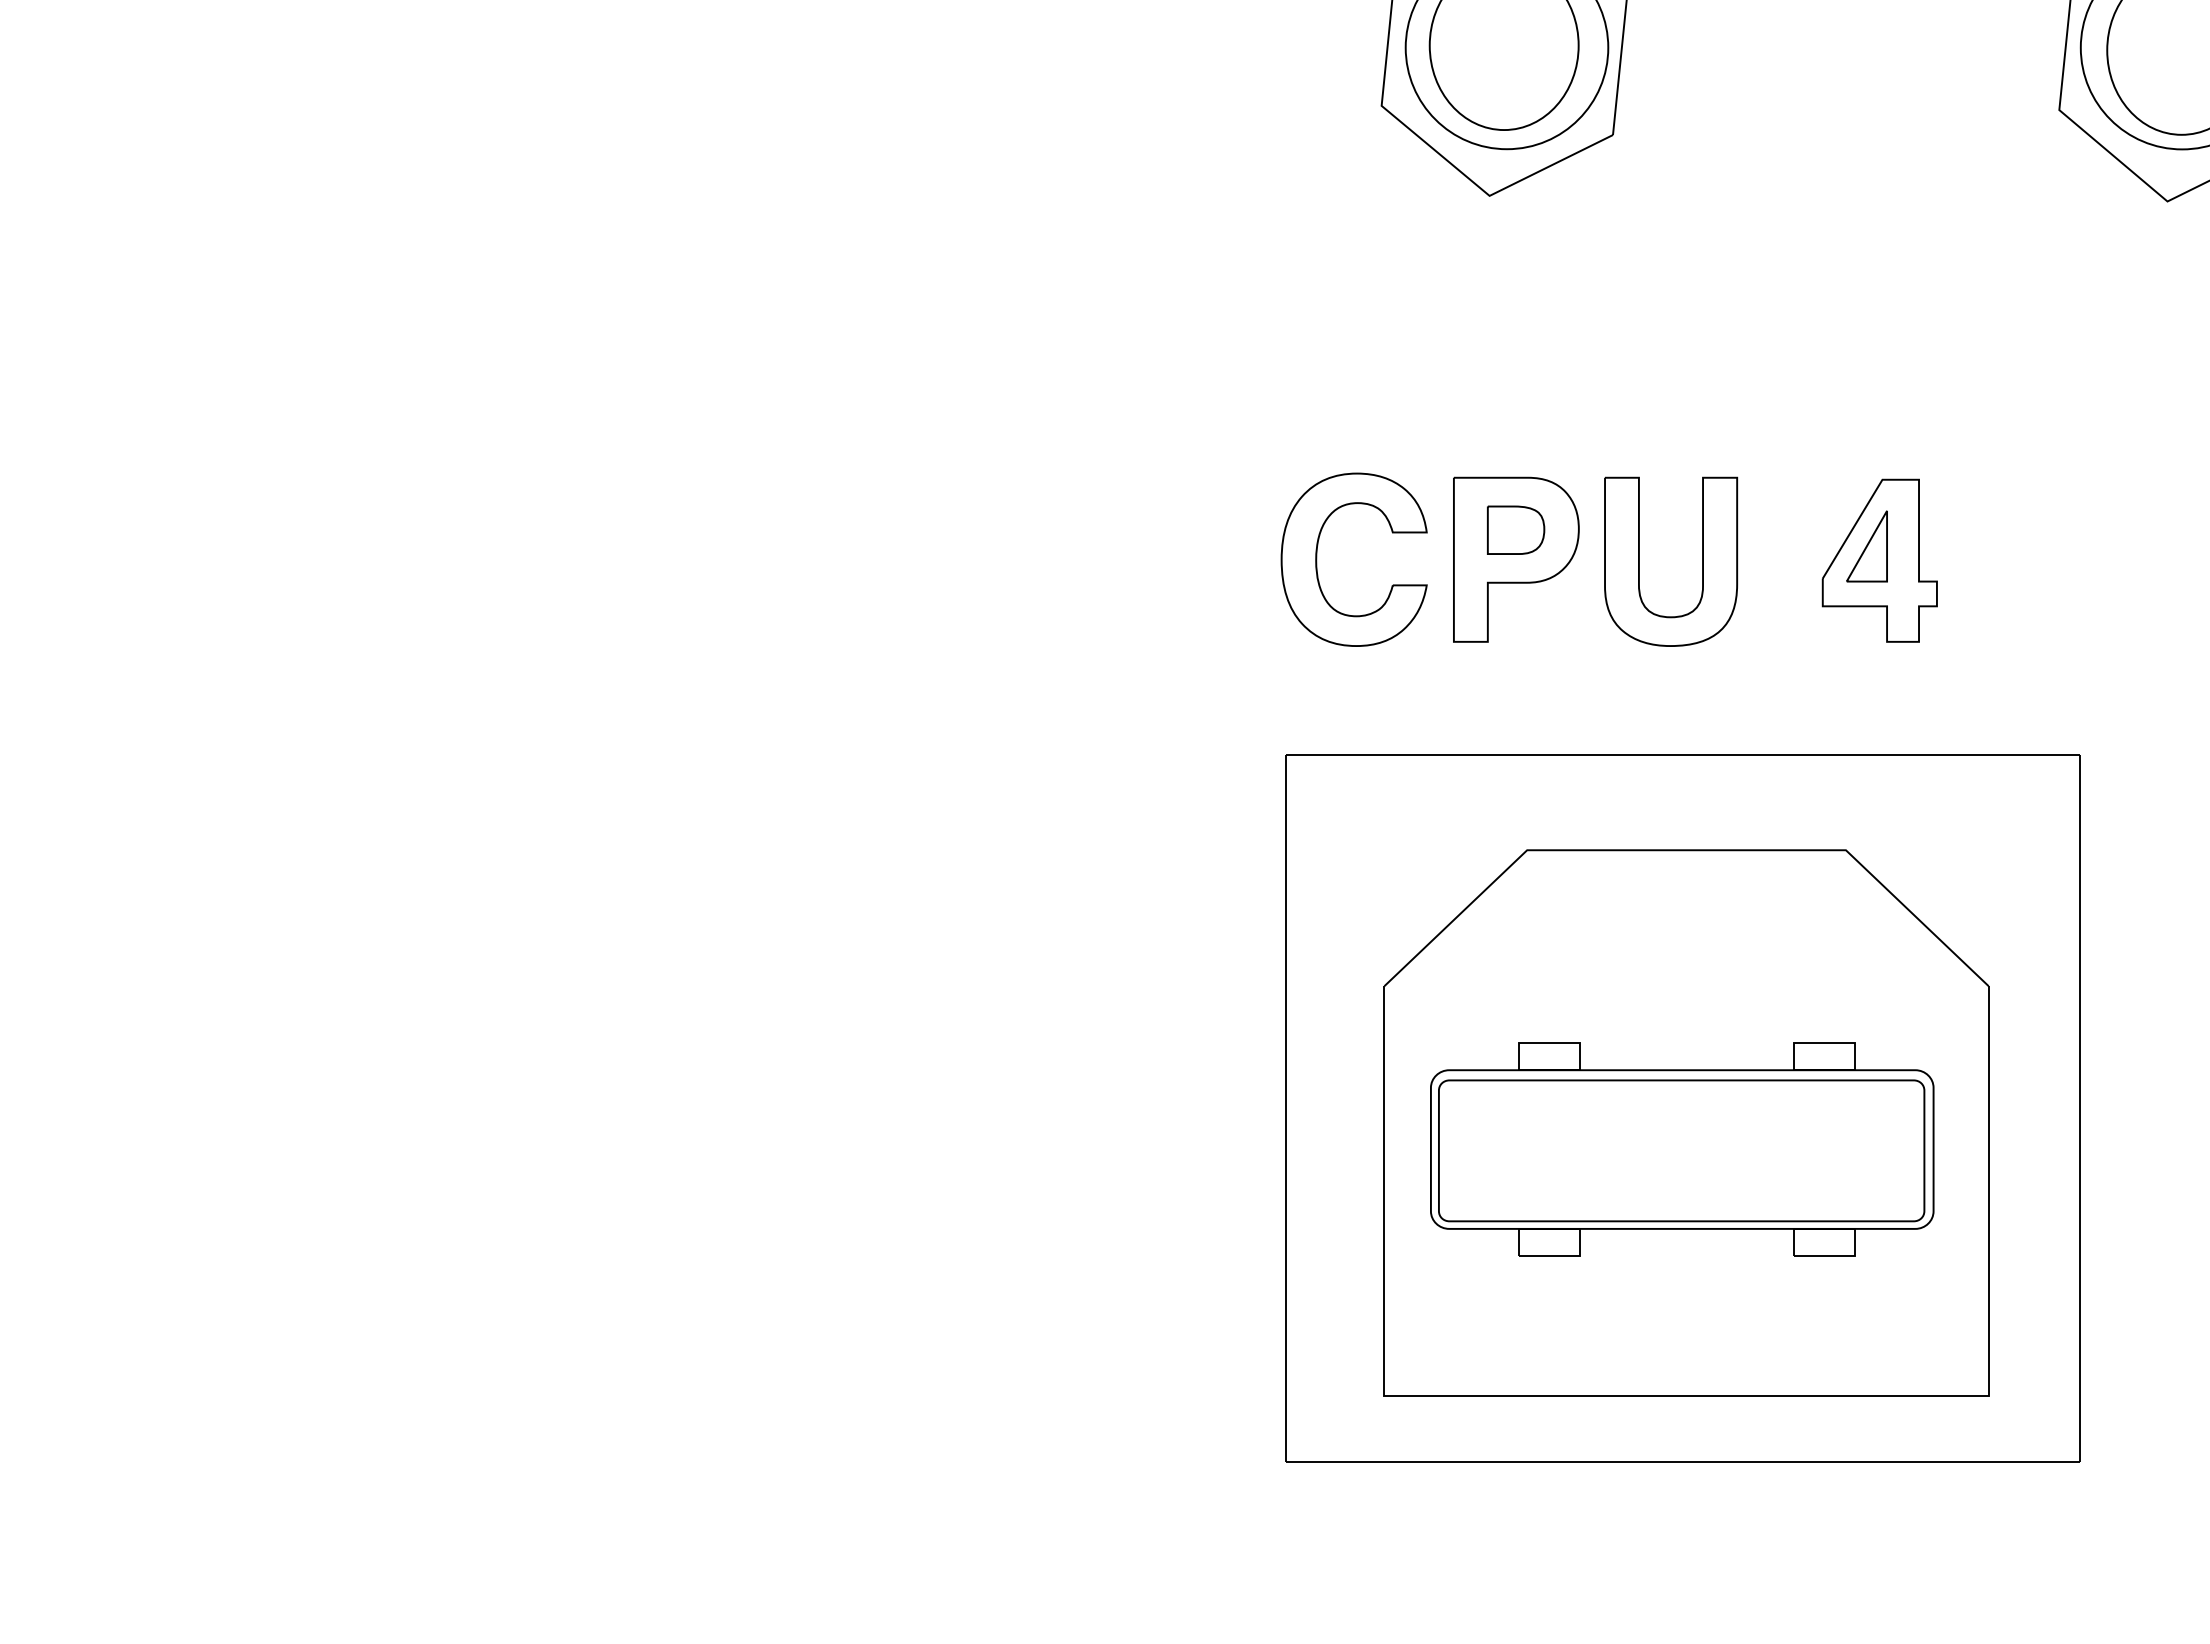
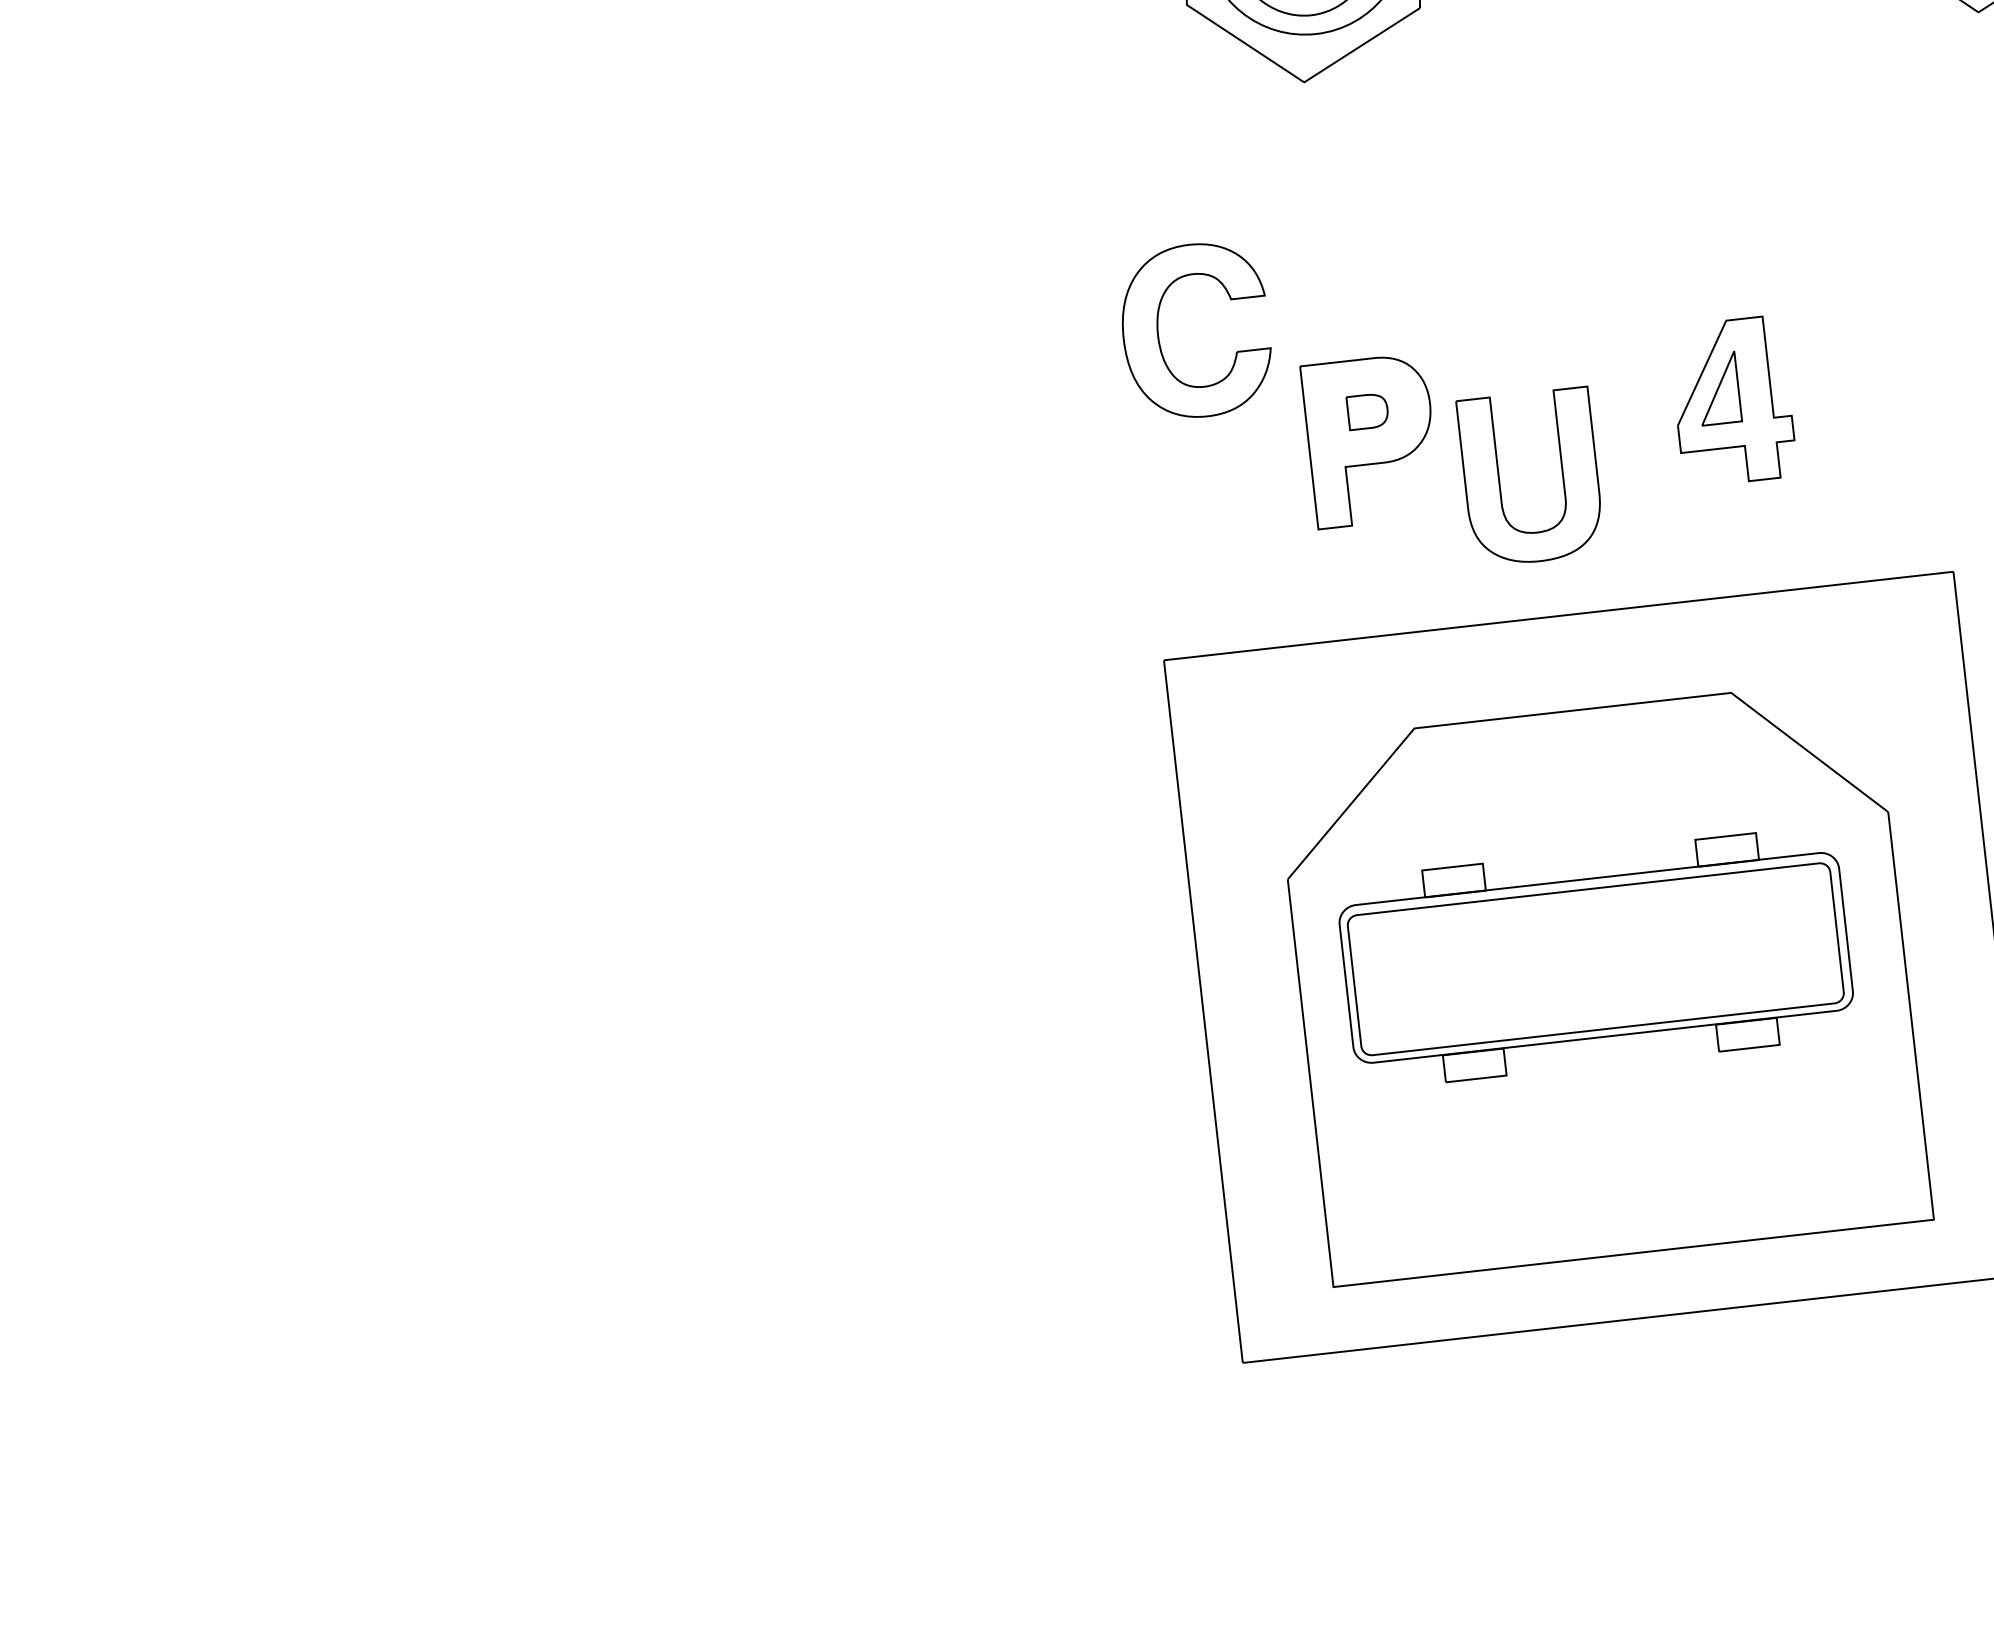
part: (1516, 529) -> (1368, 410), size x0.7
part: (1317, 559) -> (1159, 334), moved
part: (1702, 561) -> (1562, 473), moved
part: (1682, 1149) -> (1596, 957), moved

